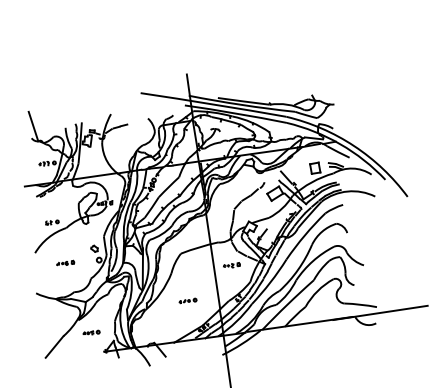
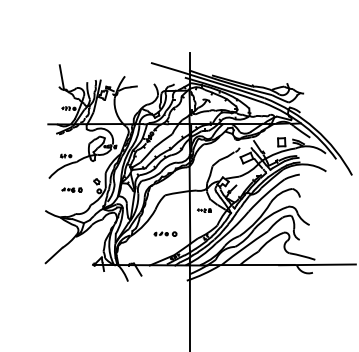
part: (66, 263) -> (72, 190), size x1.4
part: (187, 300) -> (165, 233), size x1.6
part: (90, 333) -> (84, 248), removed

